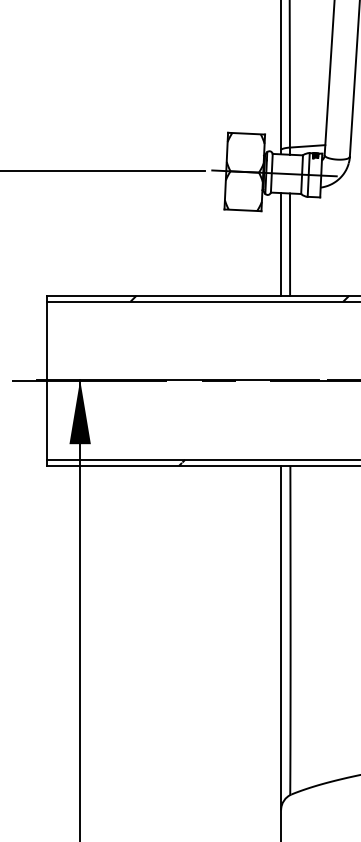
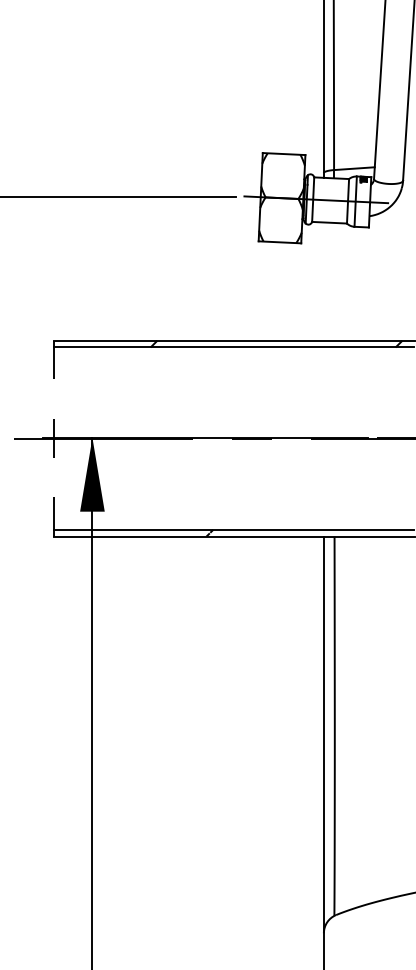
line: (280, 244) -> (323, 281), removed
line: (290, 244) -> (334, 281), removed
line: (46, 380) -> (53, 438), solid -> dashed

